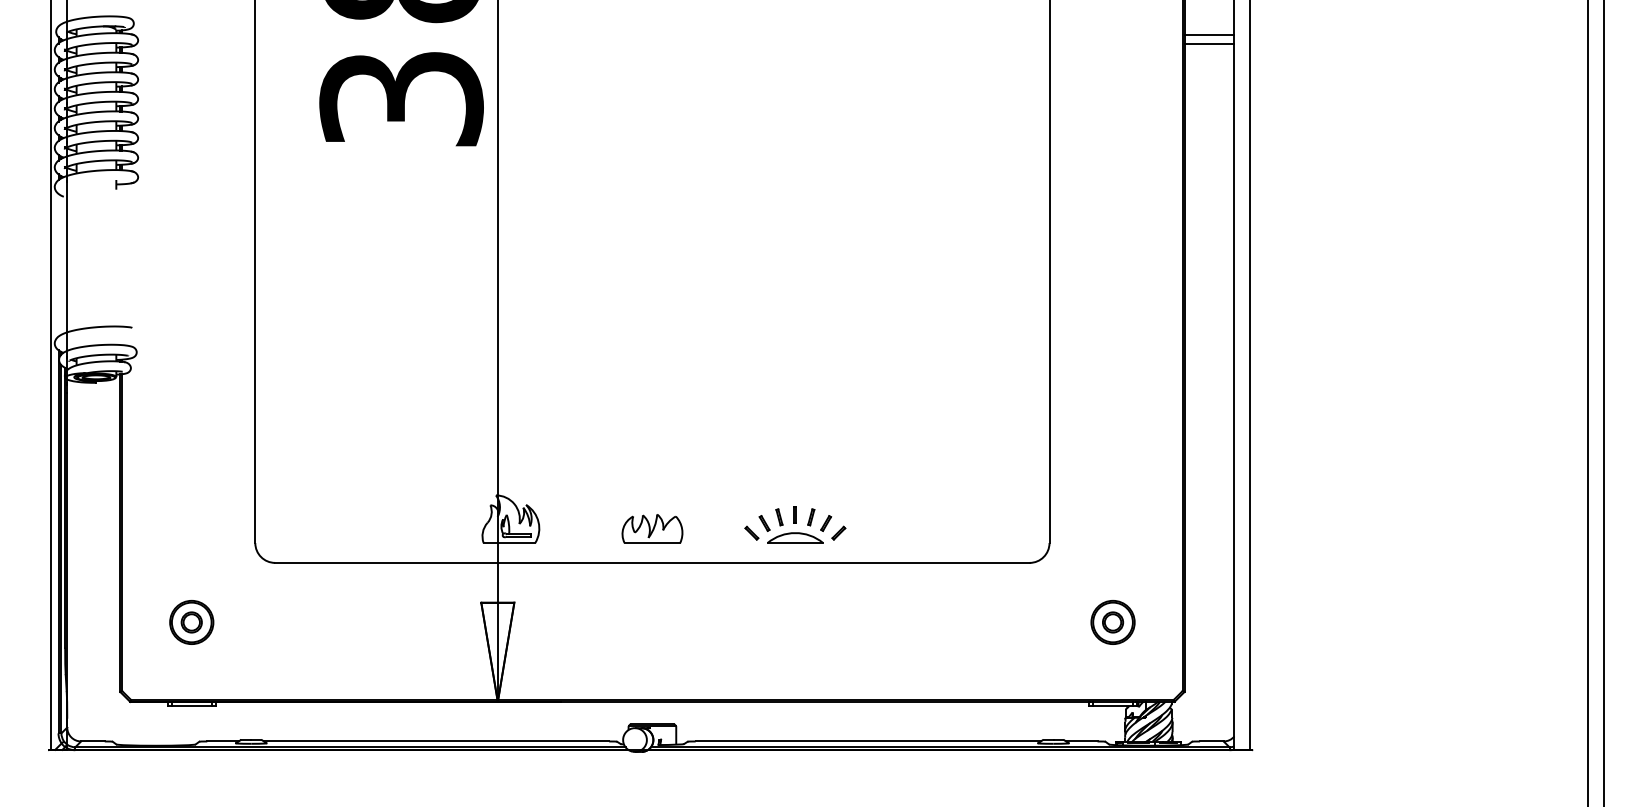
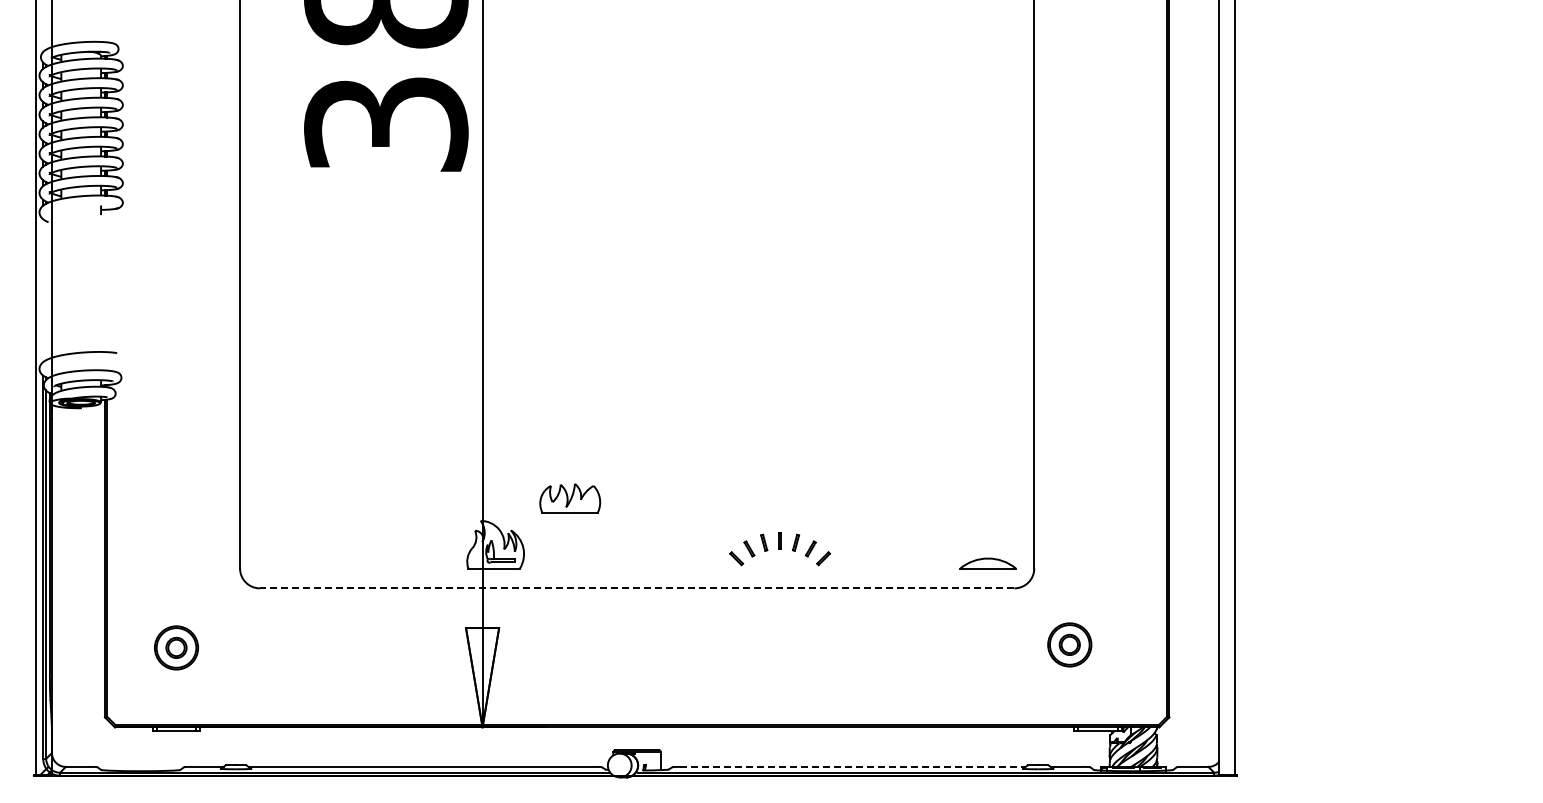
line: (1209, 34) -> (1194, 59), removed
line: (1209, 44) -> (1194, 69), removed
part: (652, 528) -> (570, 497), moved
part: (795, 537) -> (988, 562), moved
line: (651, 562) -> (636, 587), solid -> dashed
part: (1112, 622) -> (1069, 644), moved
line: (868, 741) -> (853, 766), solid -> dashed

